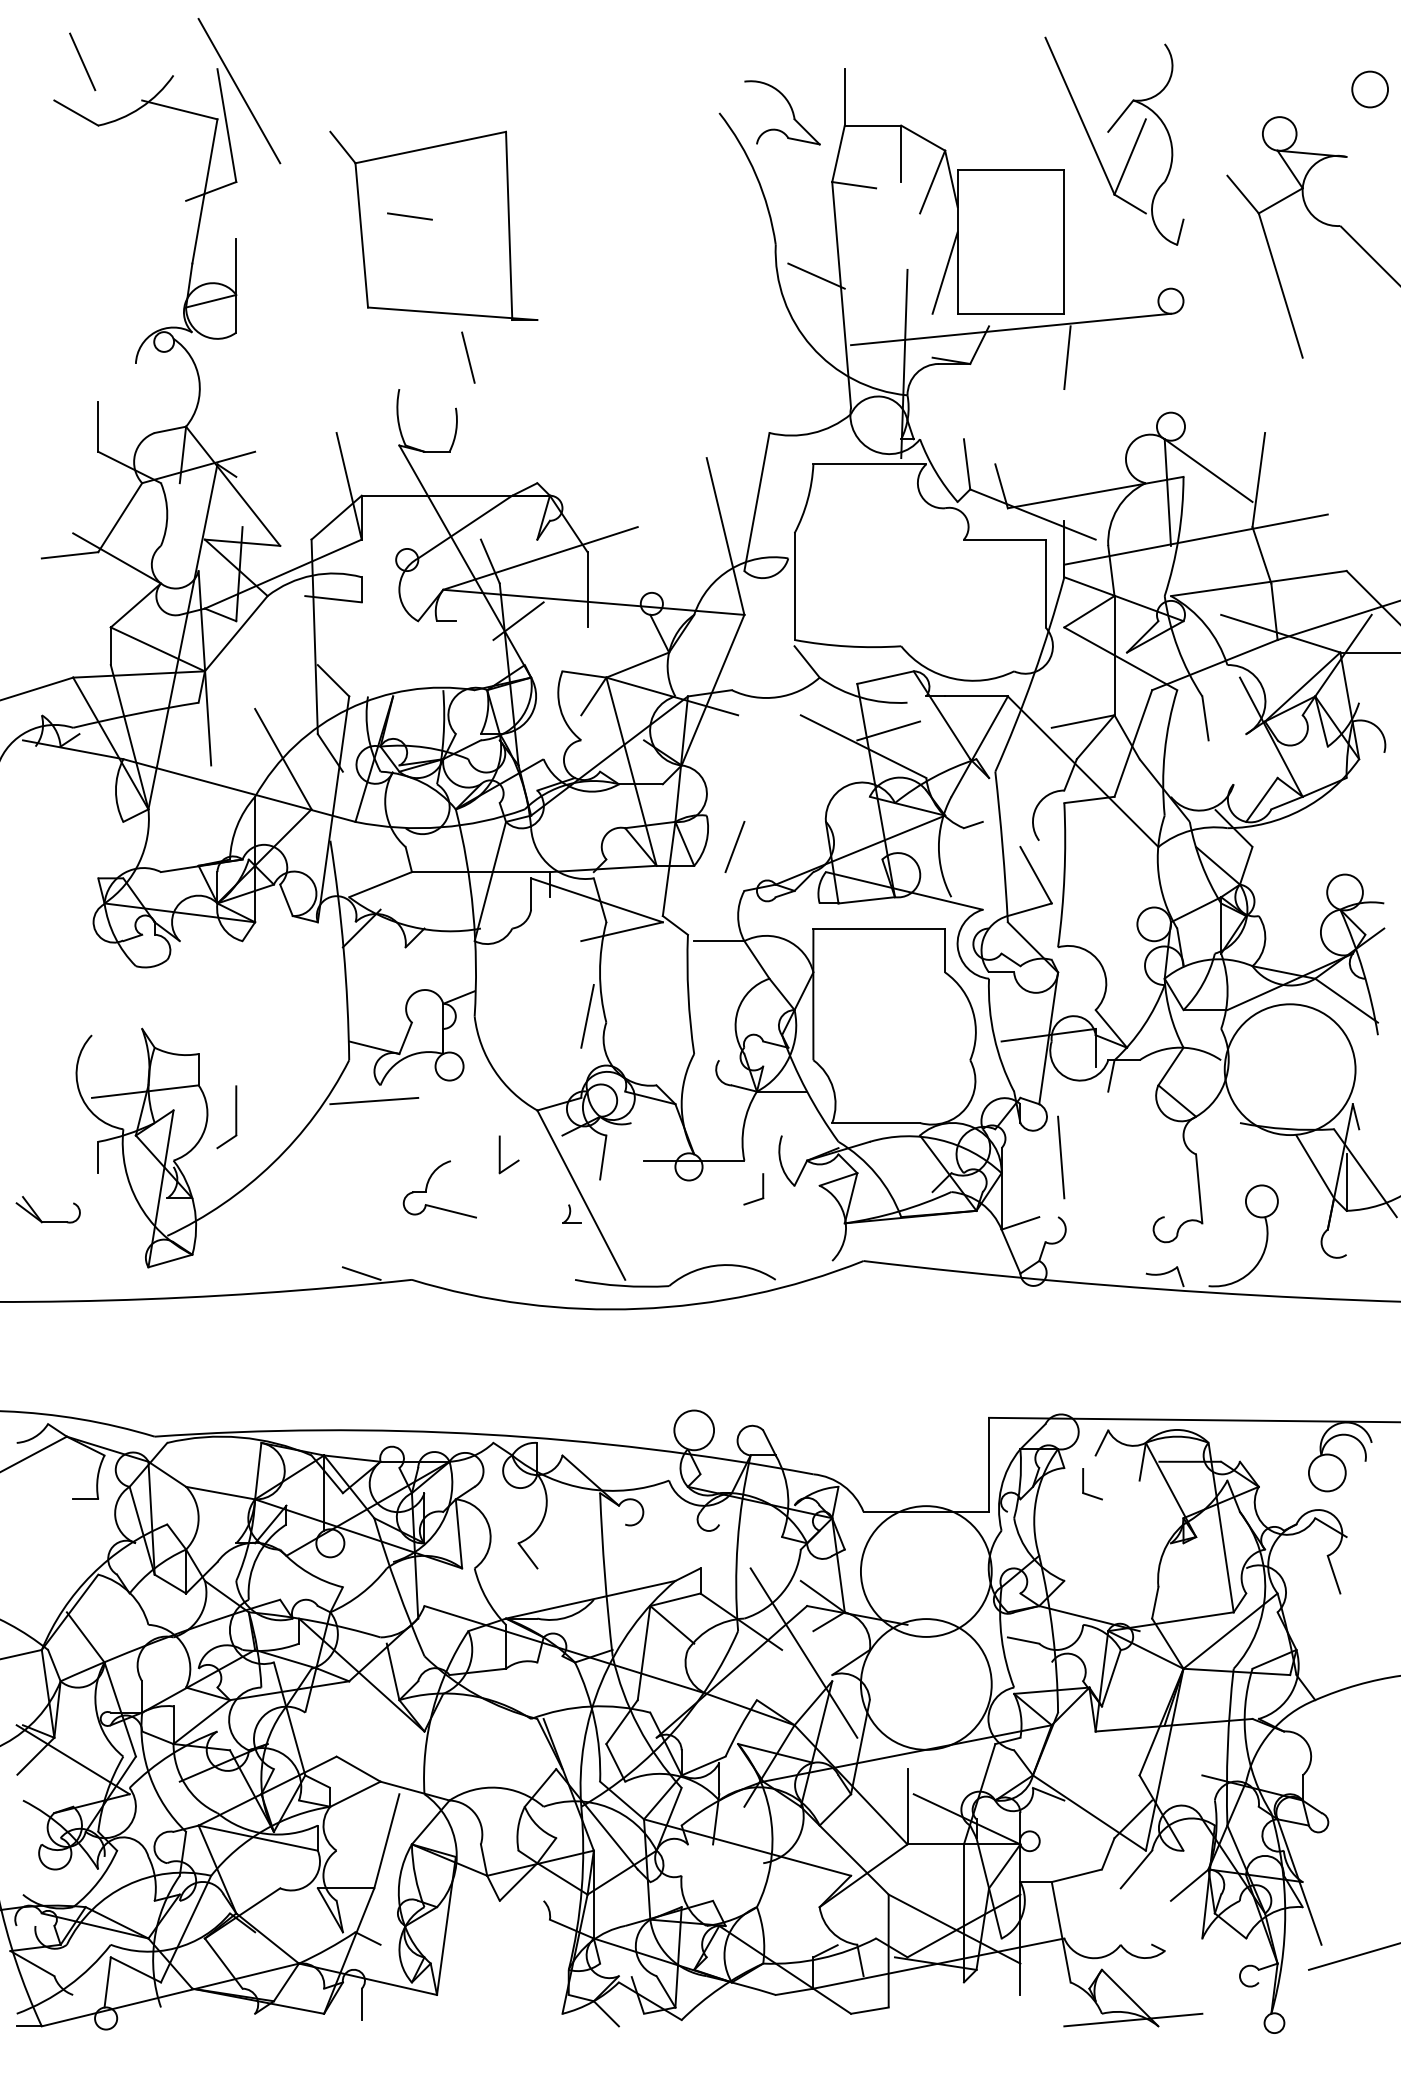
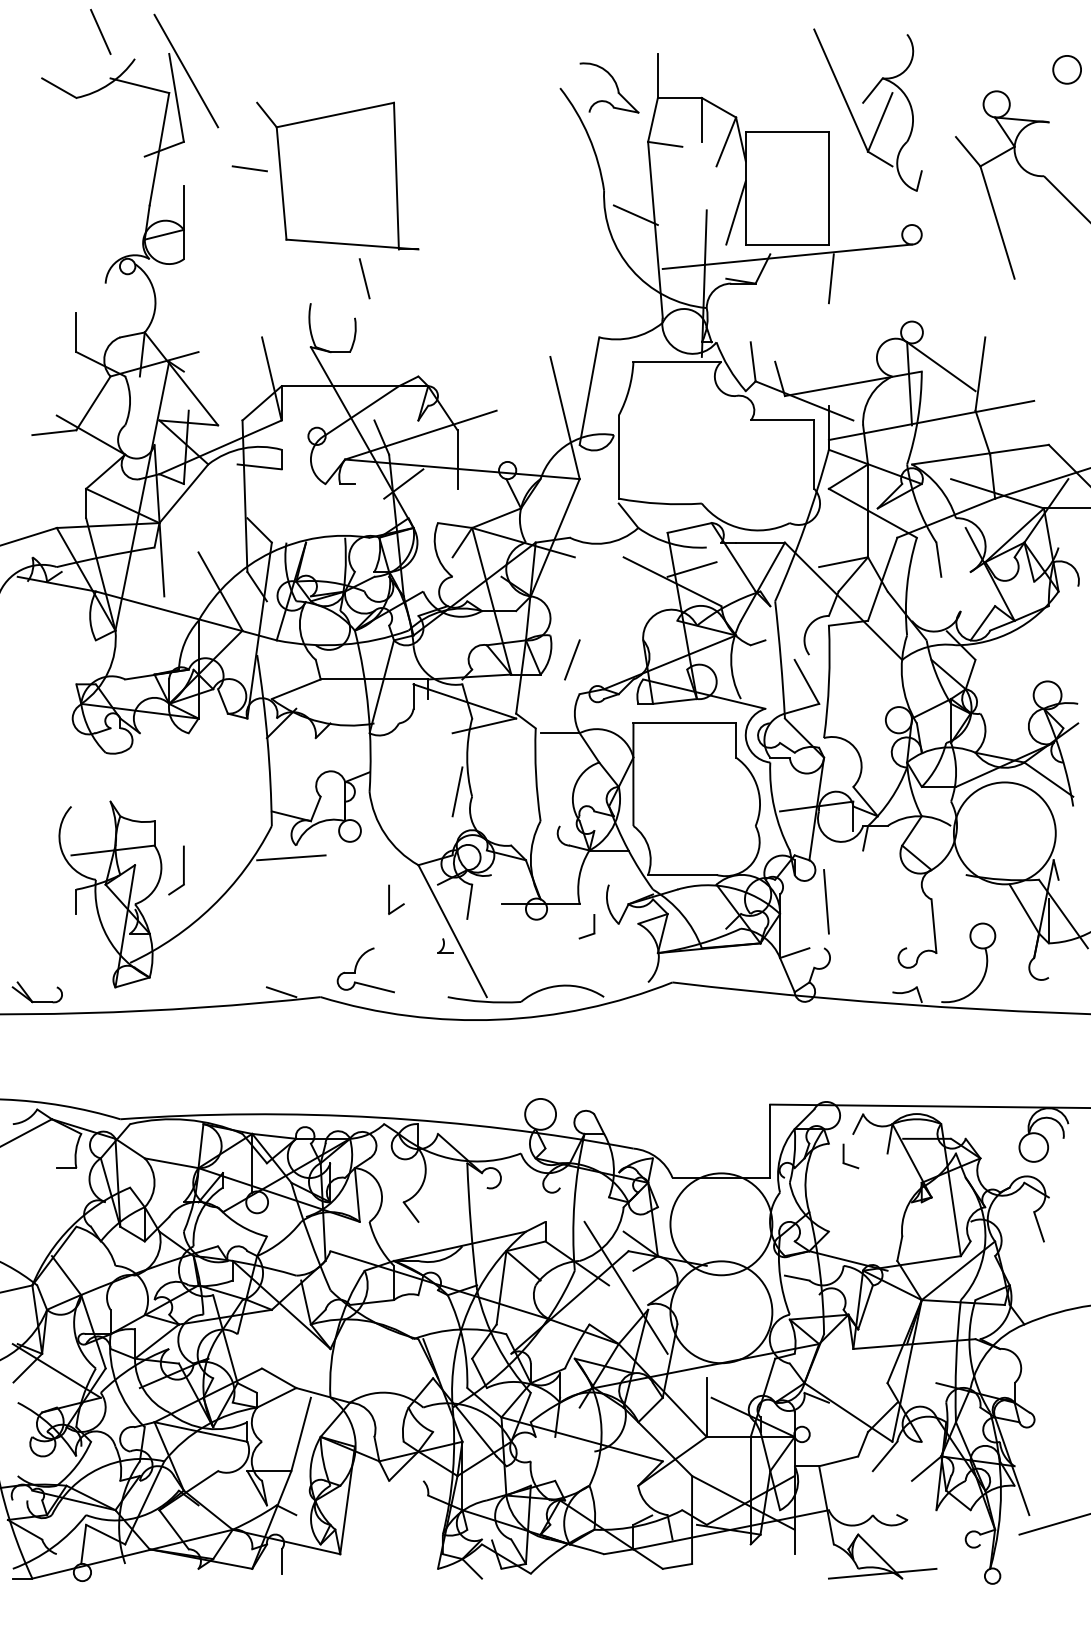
line: (82, 61) -> (100, 31), moved
line: (409, 216) -> (249, 168), moved
part: (427, 1188) -> (356, 969), moved
part: (38, 1215) -> (29, 996), moved

